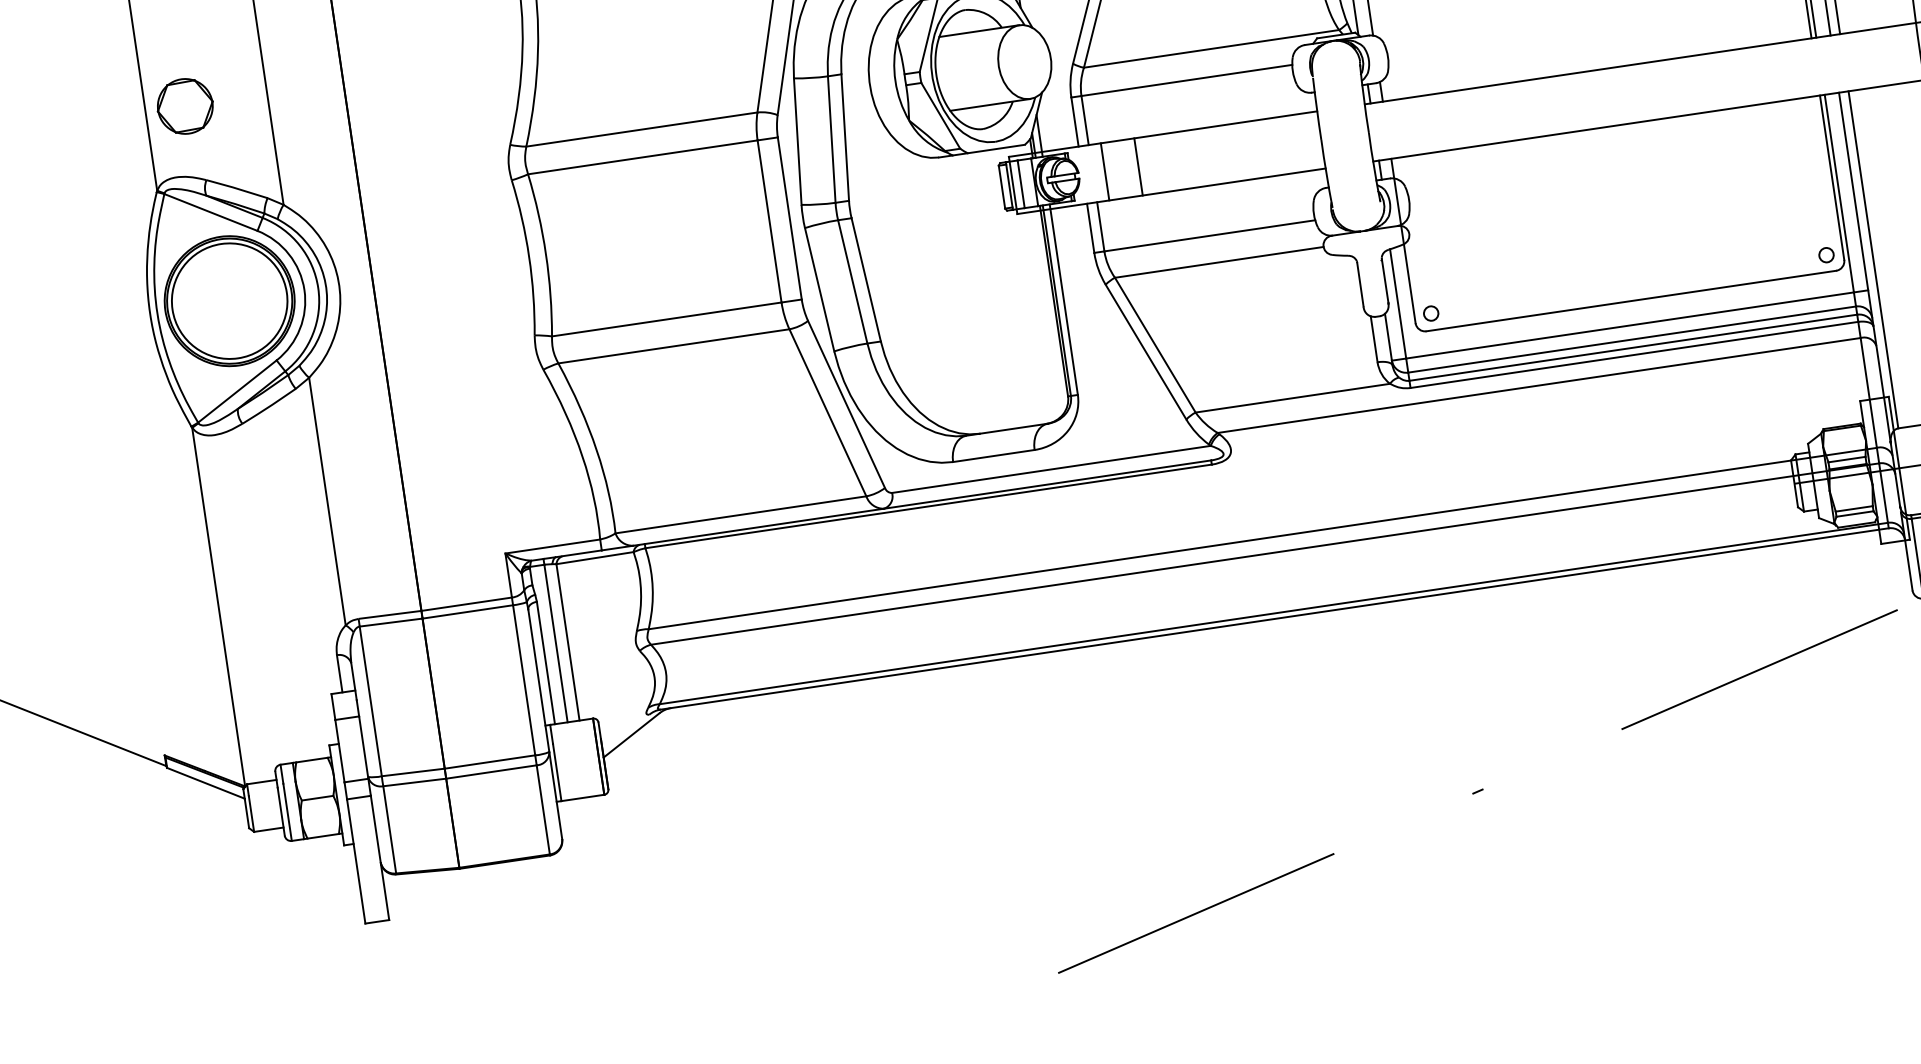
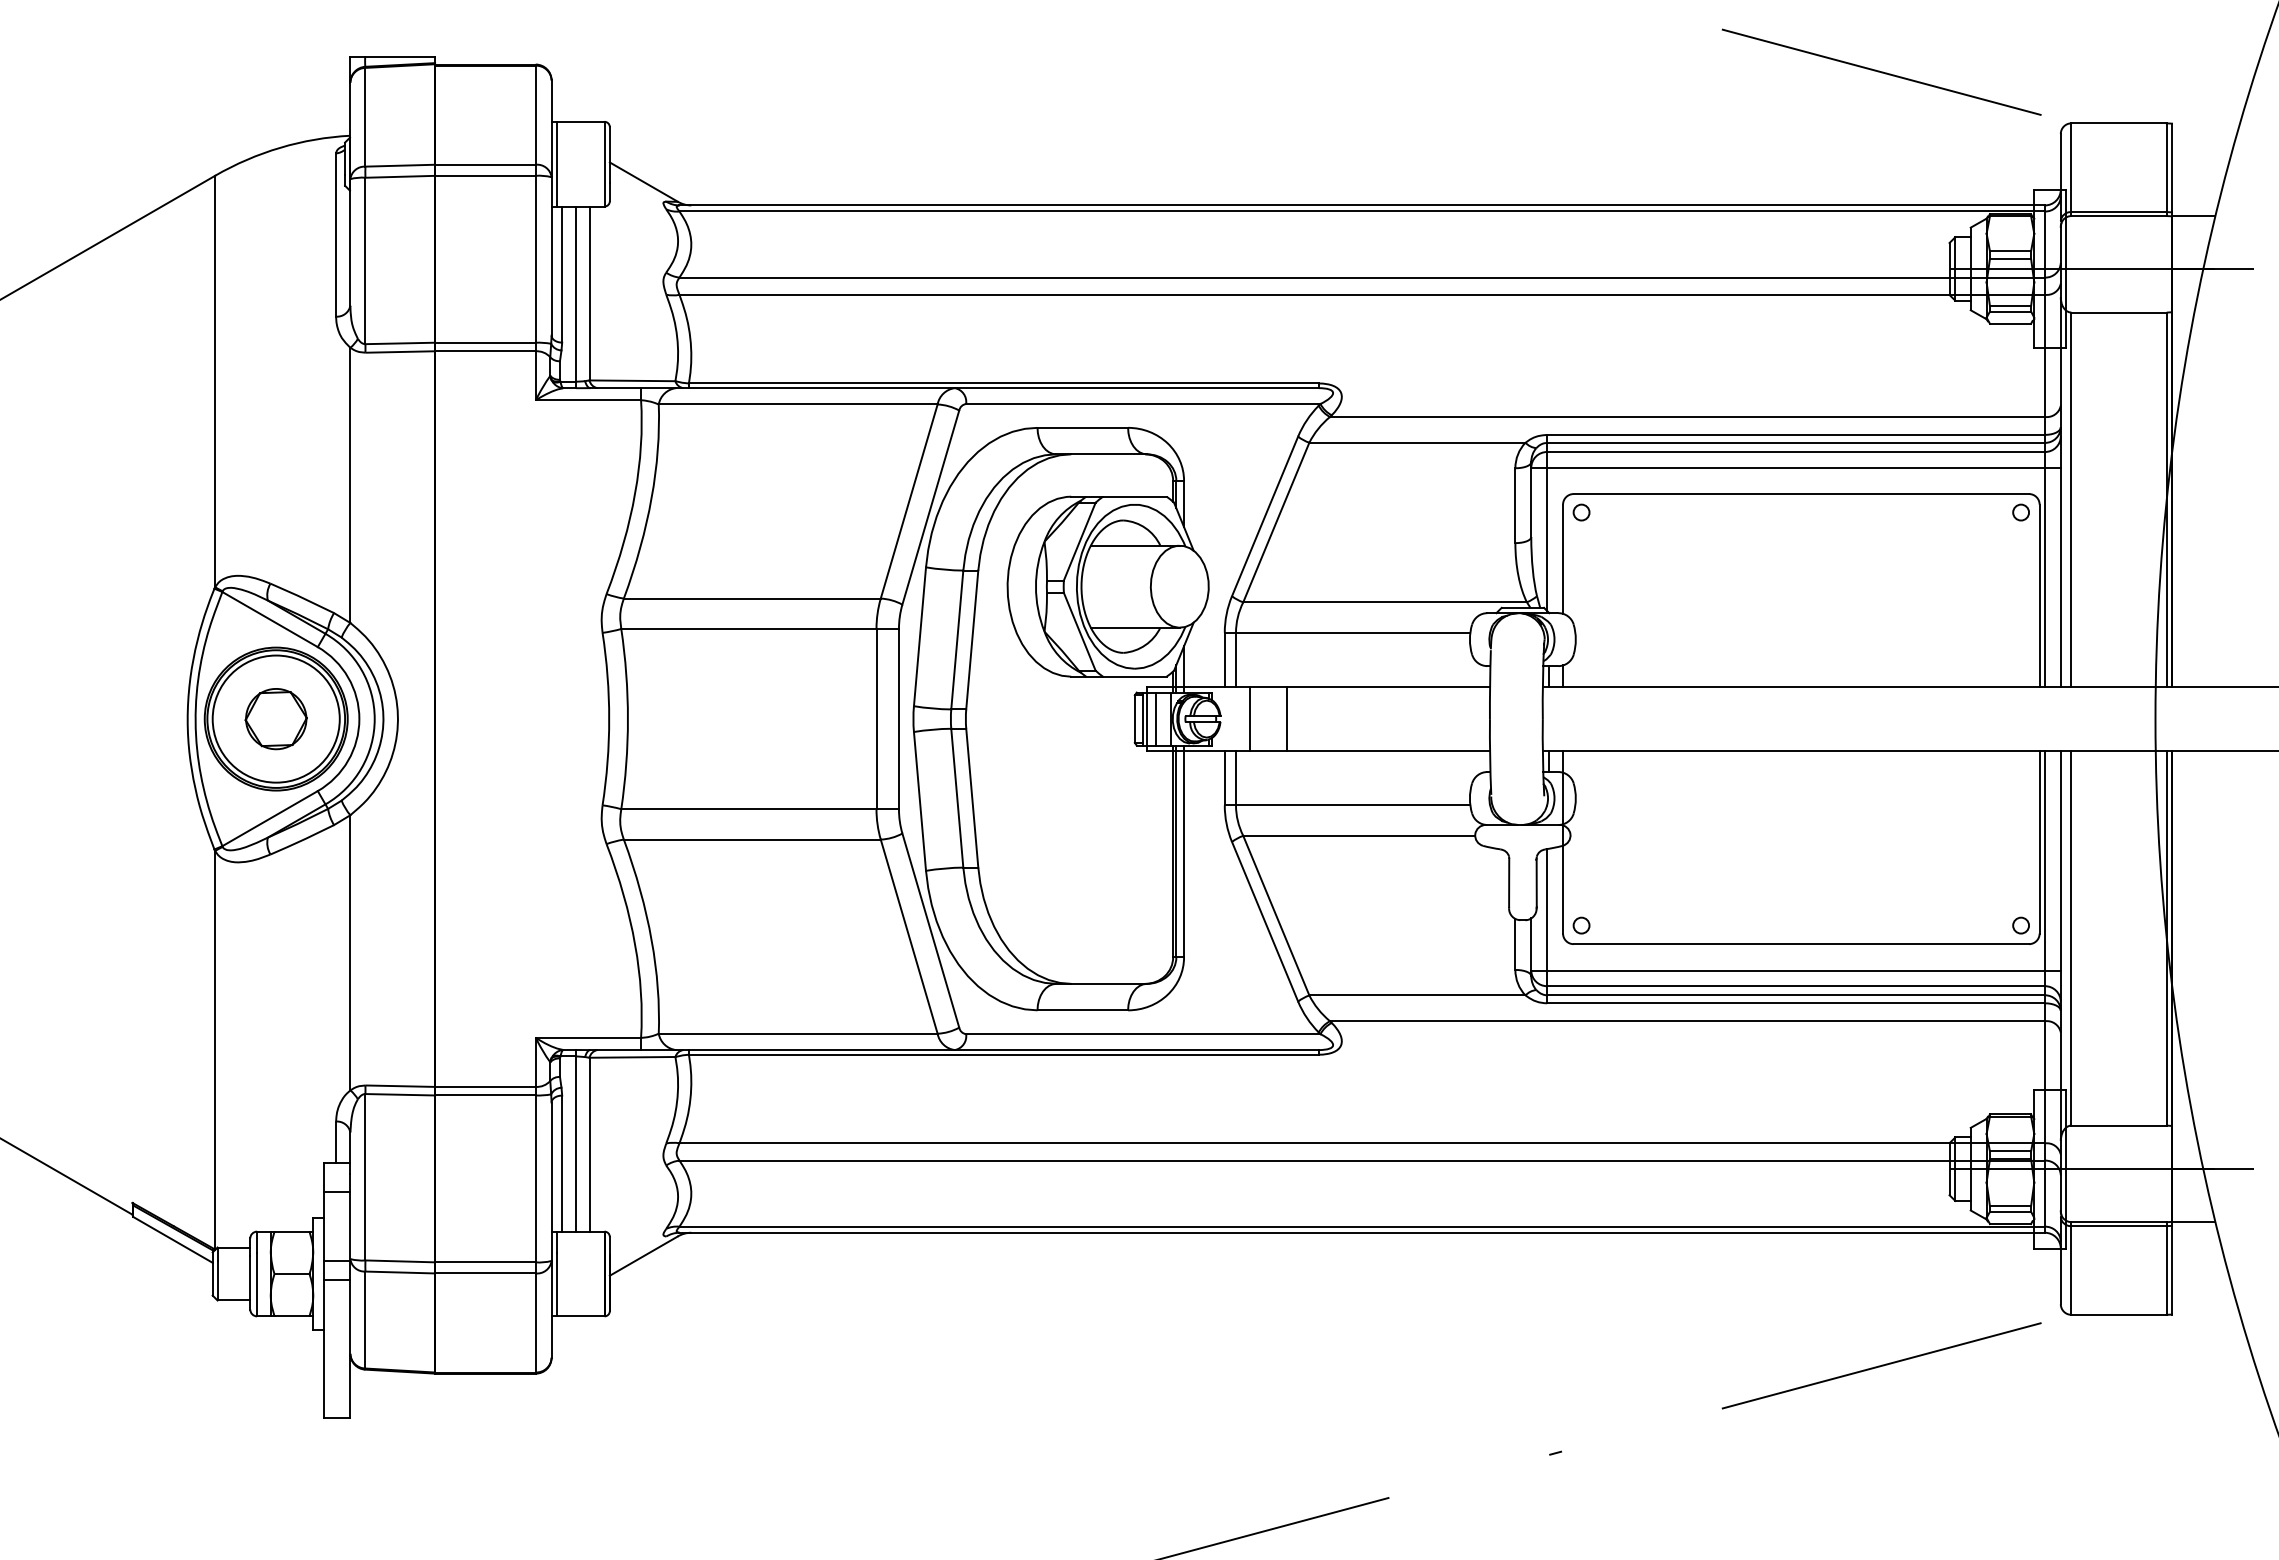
part: (184, 106) -> (275, 719), moved

